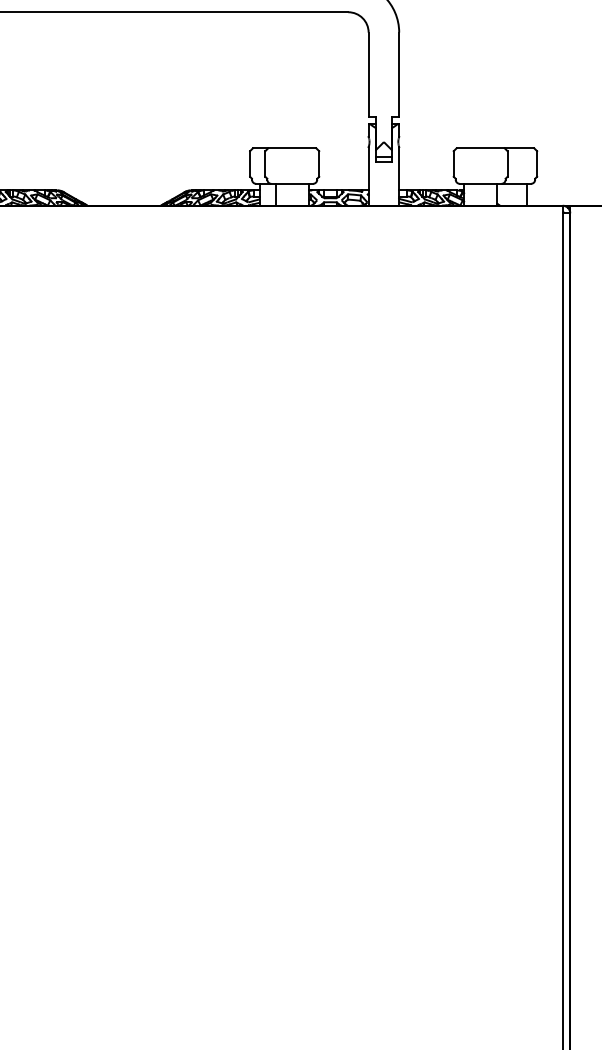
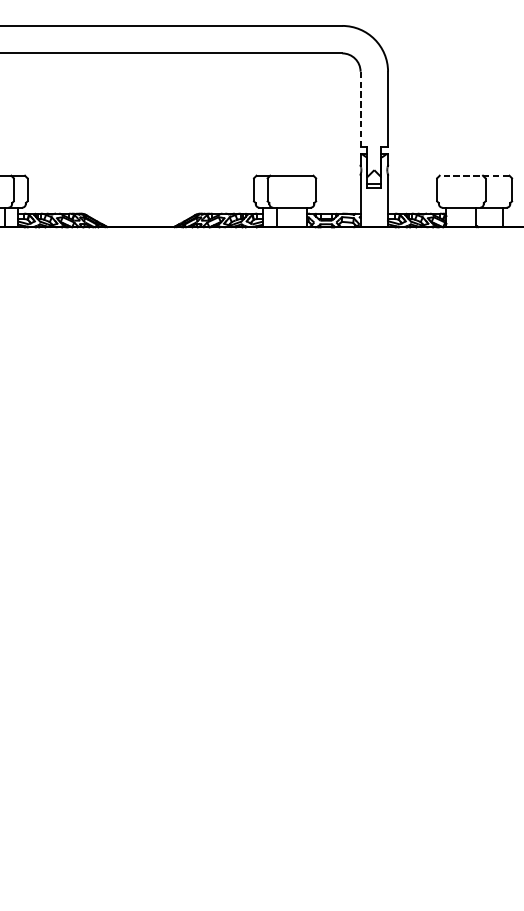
line: (368, 75) -> (360, 110), solid -> dashed
line: (494, 148) -> (473, 175), solid -> dashed

